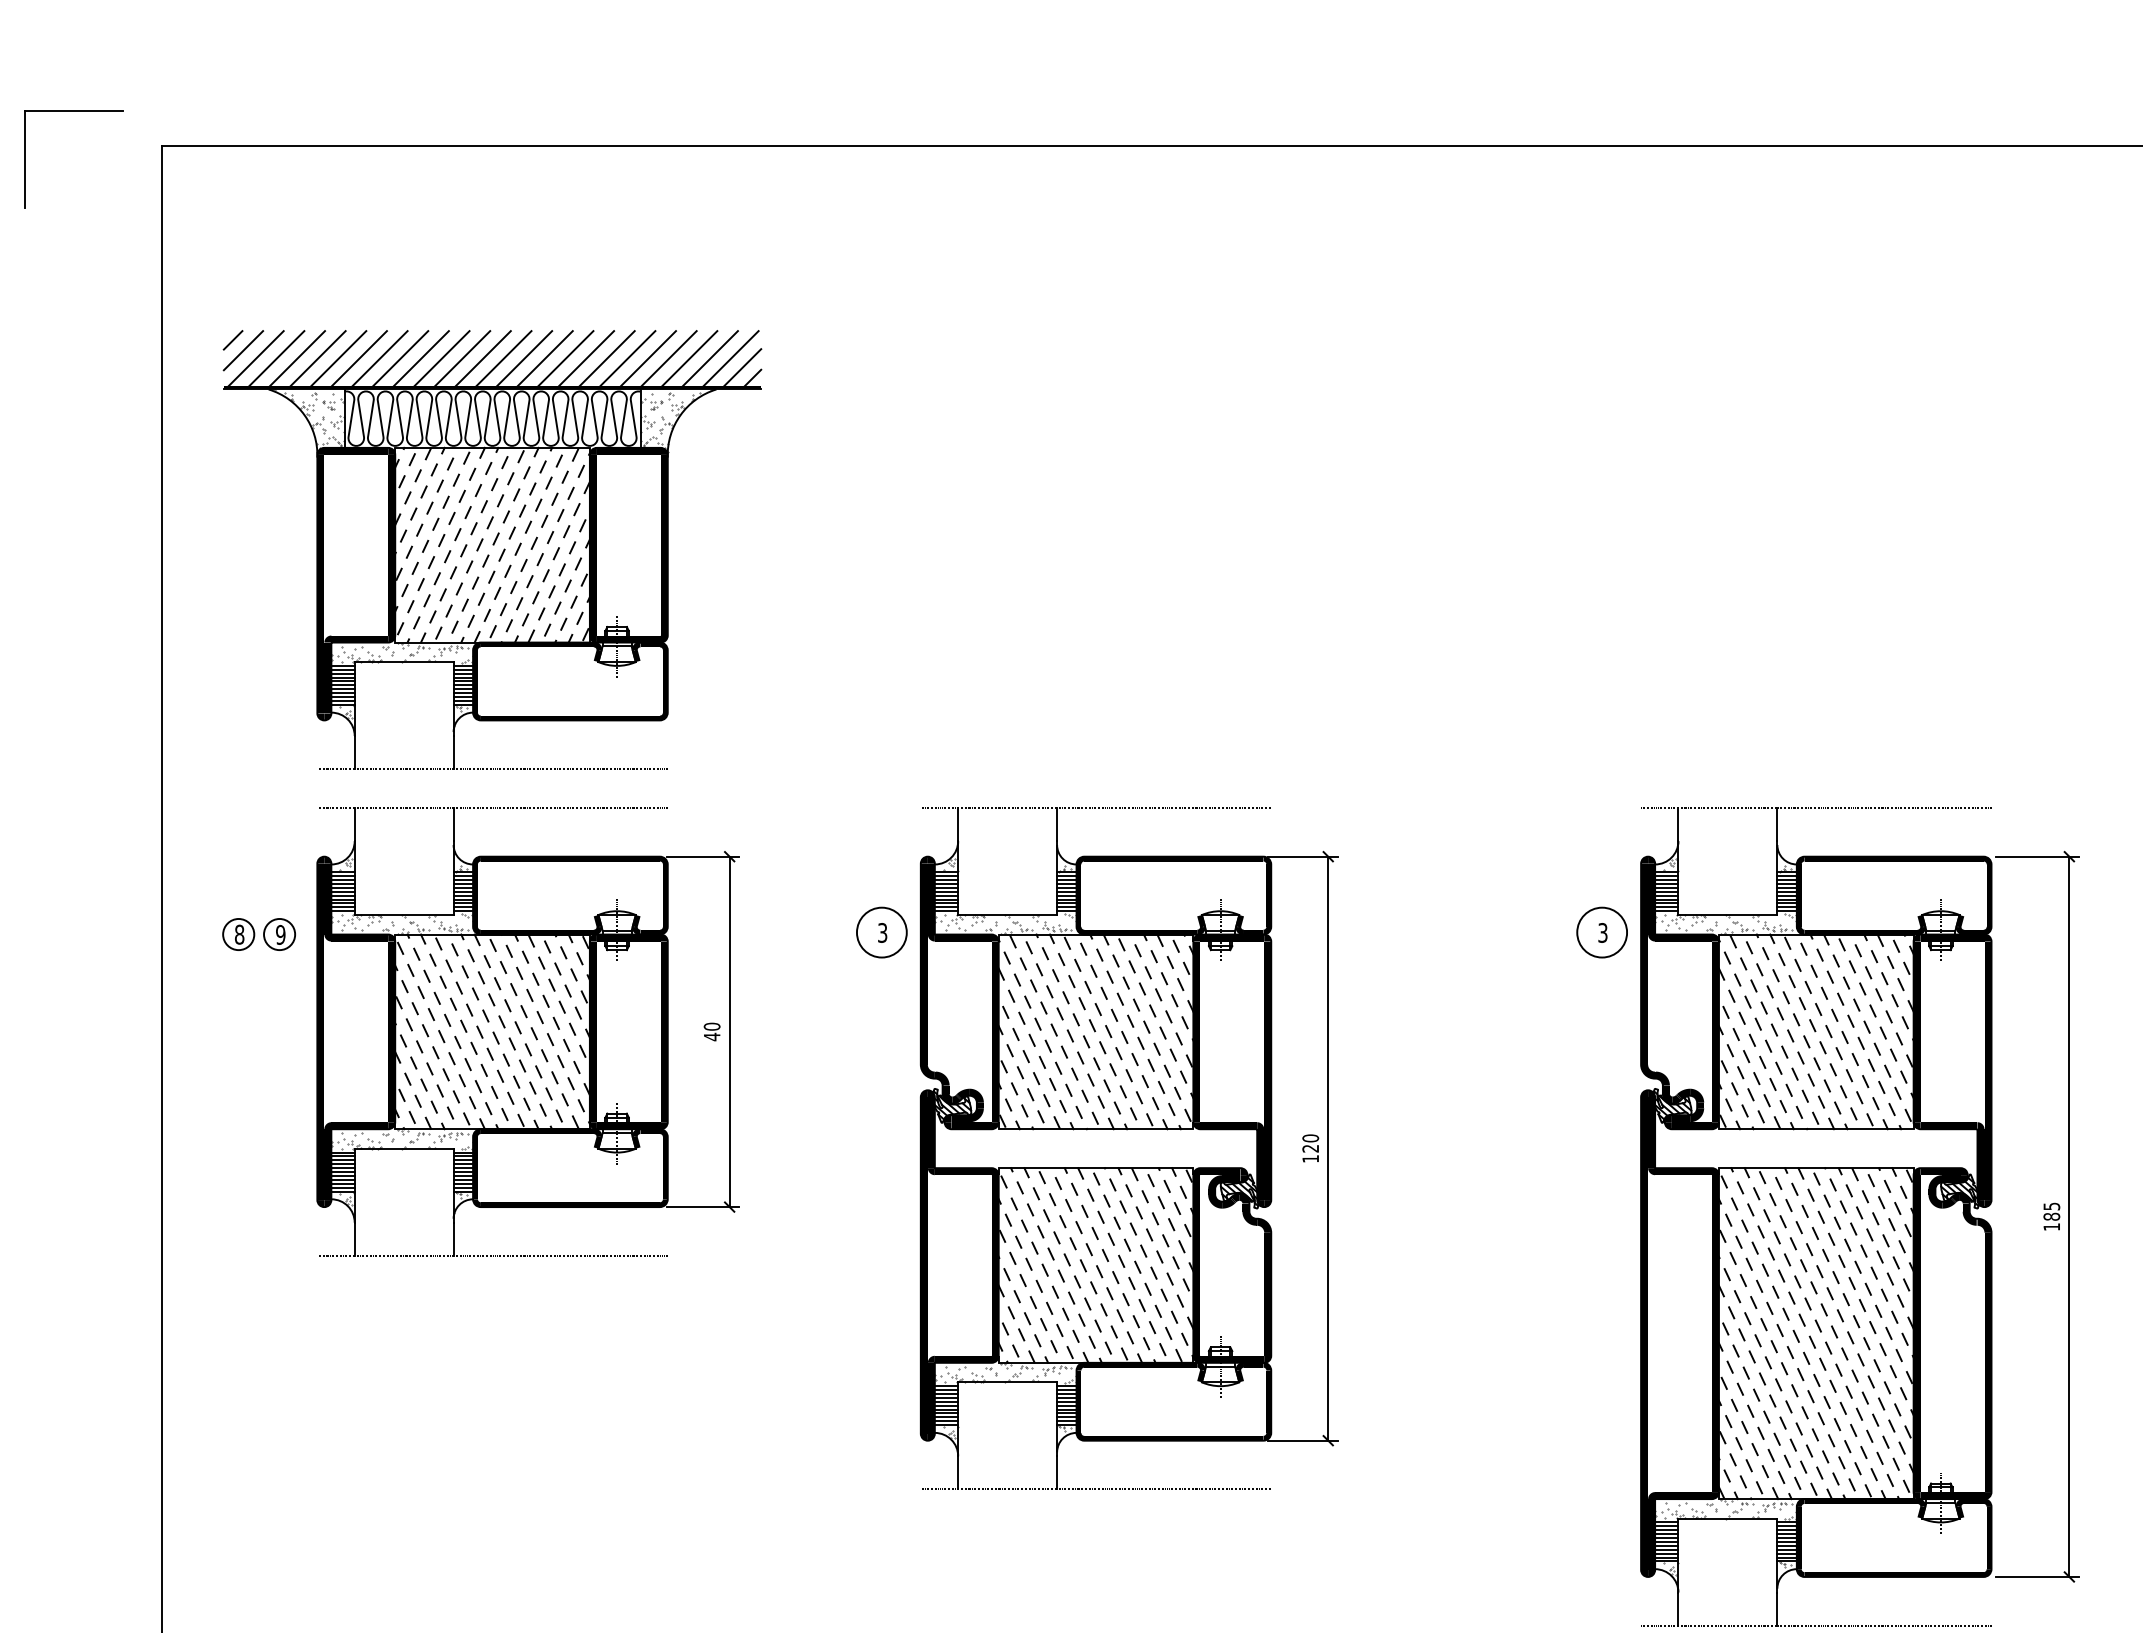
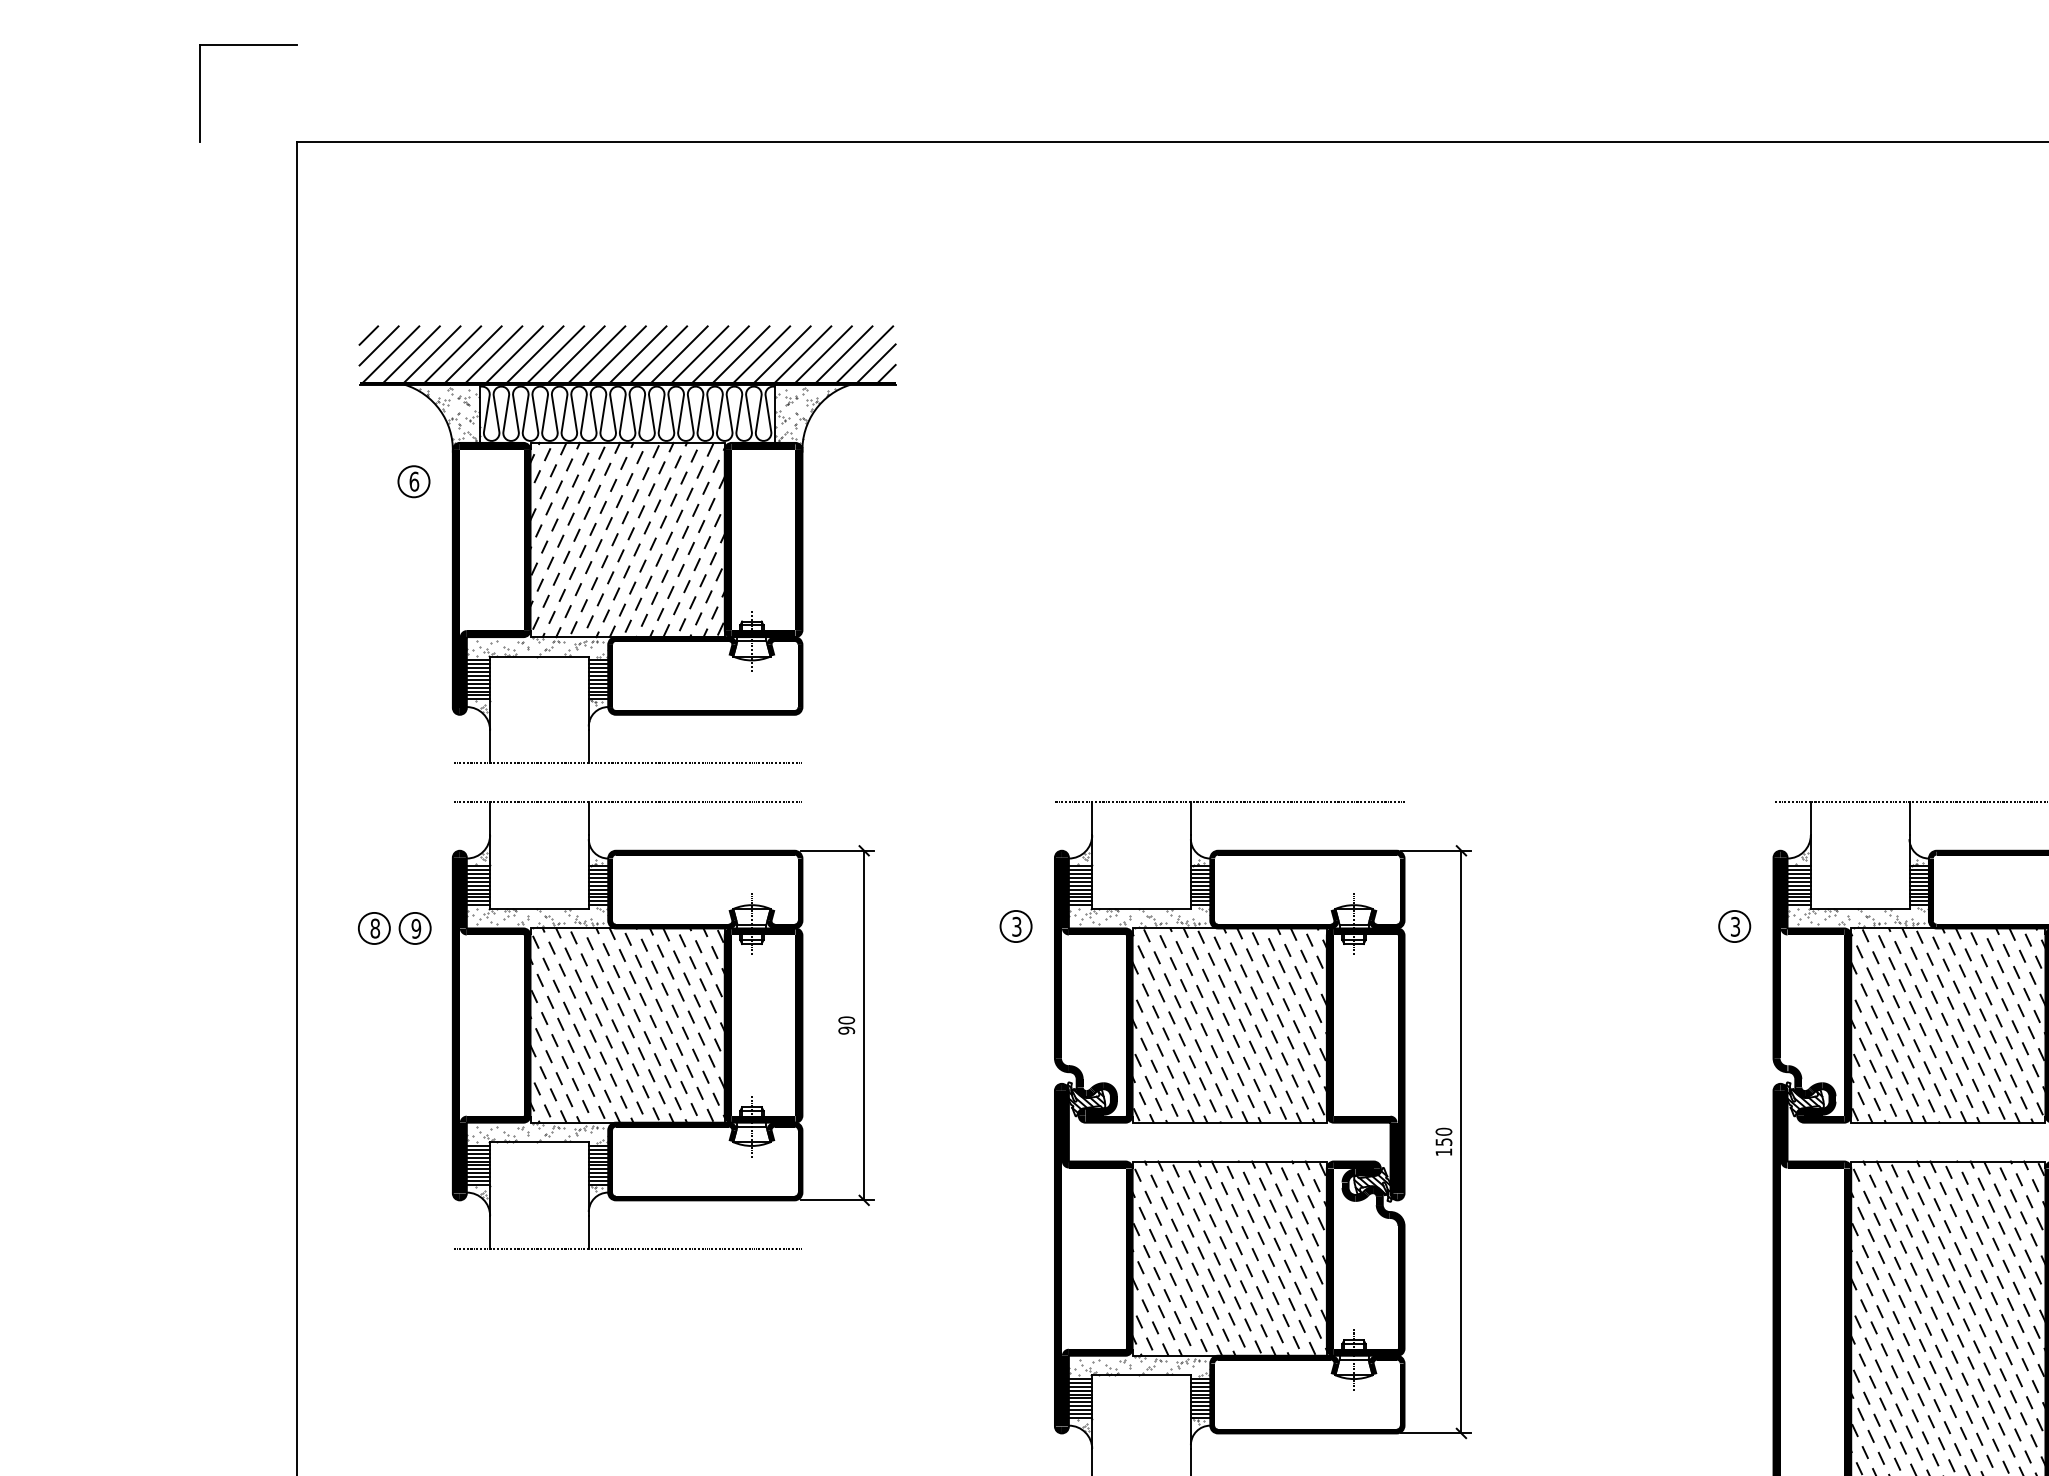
part: (73, 111) -> (248, 45), moved
part: (278, 486) -> (414, 481), added
circle: (881, 932) -> (1015, 926), size x0.62
circle: (1601, 932) -> (1734, 926), size x0.62
text: (711, 1036) -> (846, 1030), 40 -> 90
text: (1310, 1148) -> (1443, 1141), 120 -> 150

